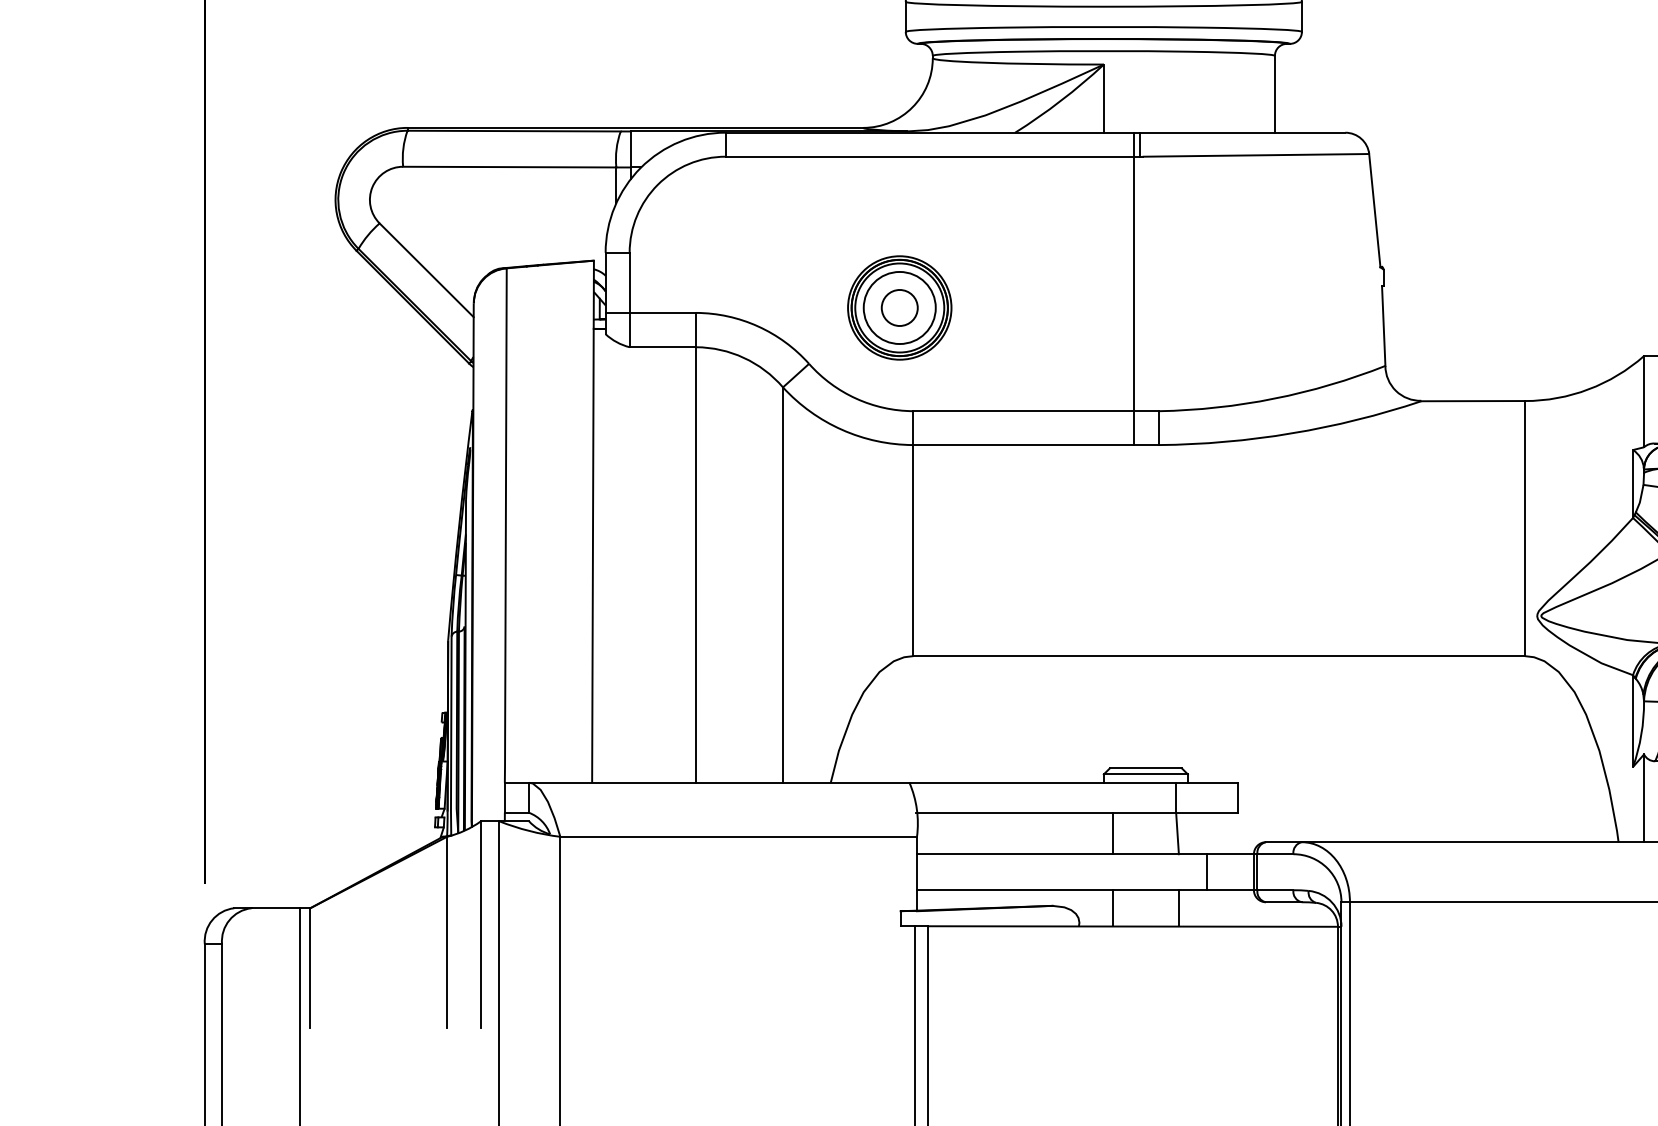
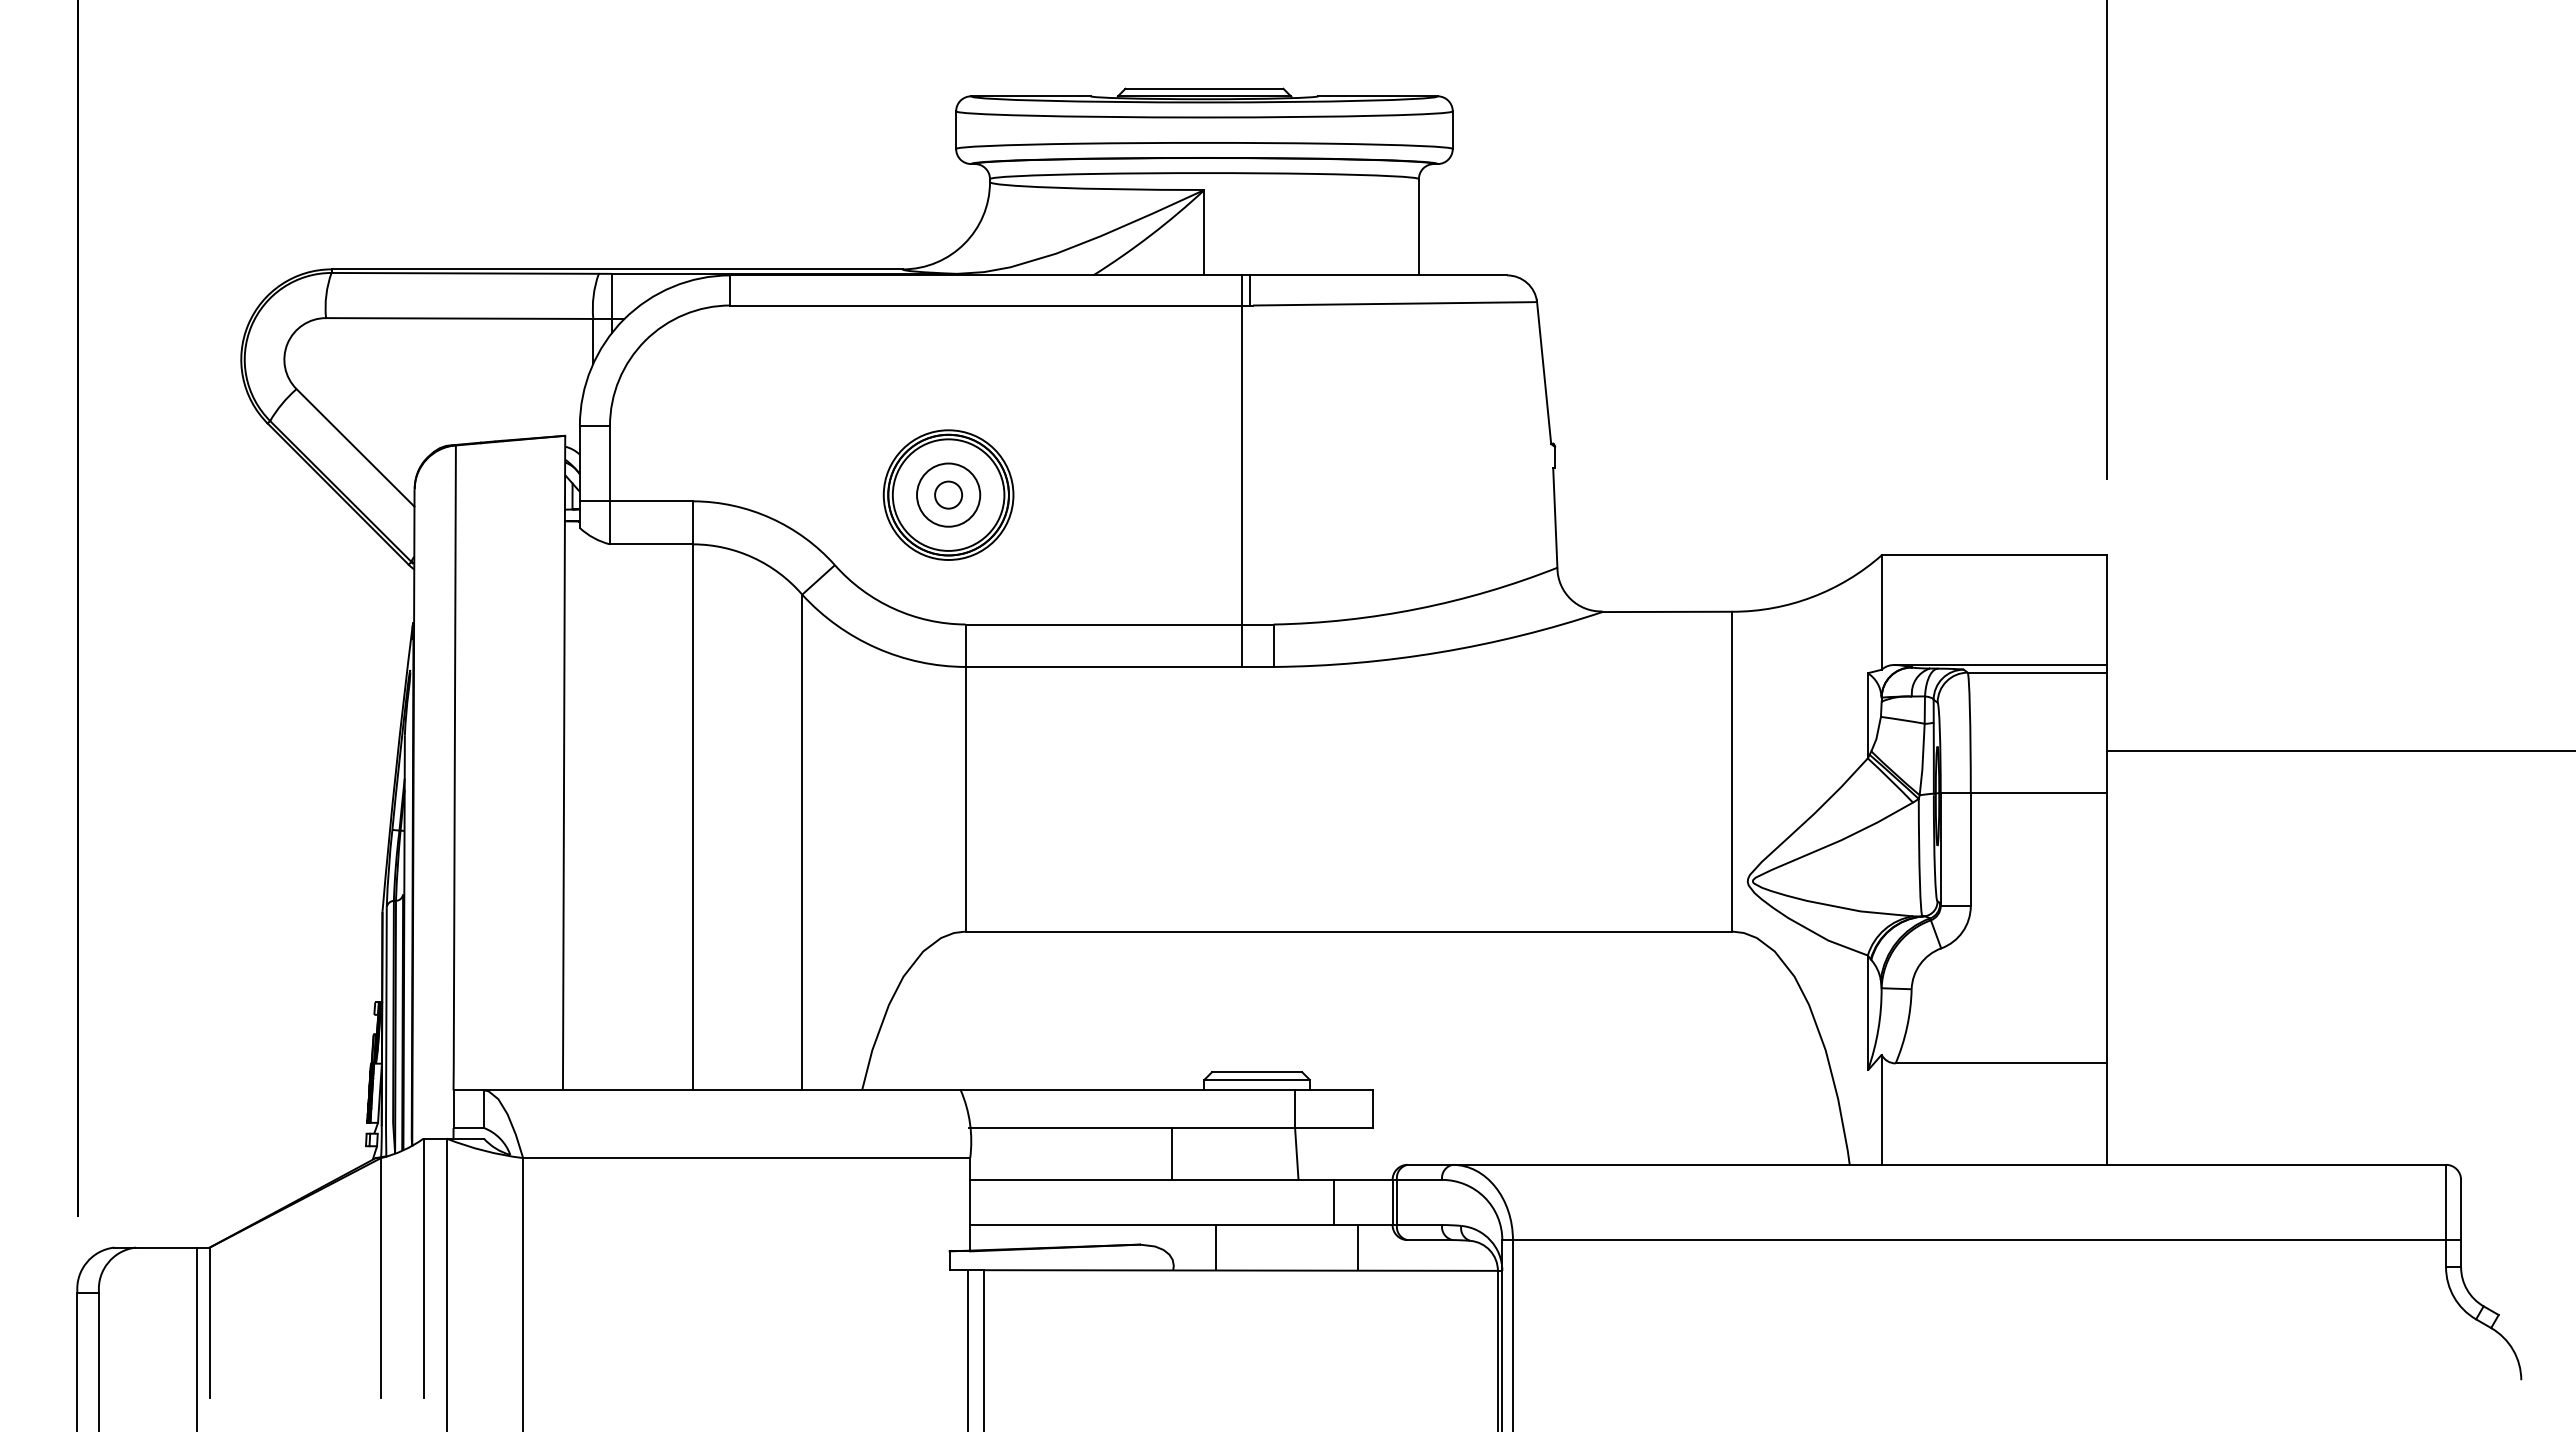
circle: (899, 307) -> (948, 494), size x0.6
circle: (899, 307) -> (948, 494), size x0.7
line: (1112, 833) -> (1171, 1153), moved
line: (1178, 908) -> (1357, 1247), moved

